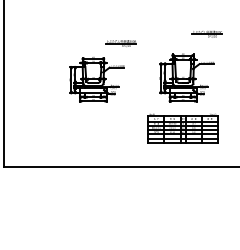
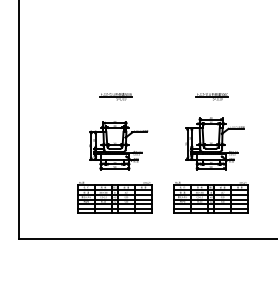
part: (206, 34) -> (211, 96), moved
part: (120, 43) -> (115, 96), moved
part: (92, 128) -> (114, 197), added

